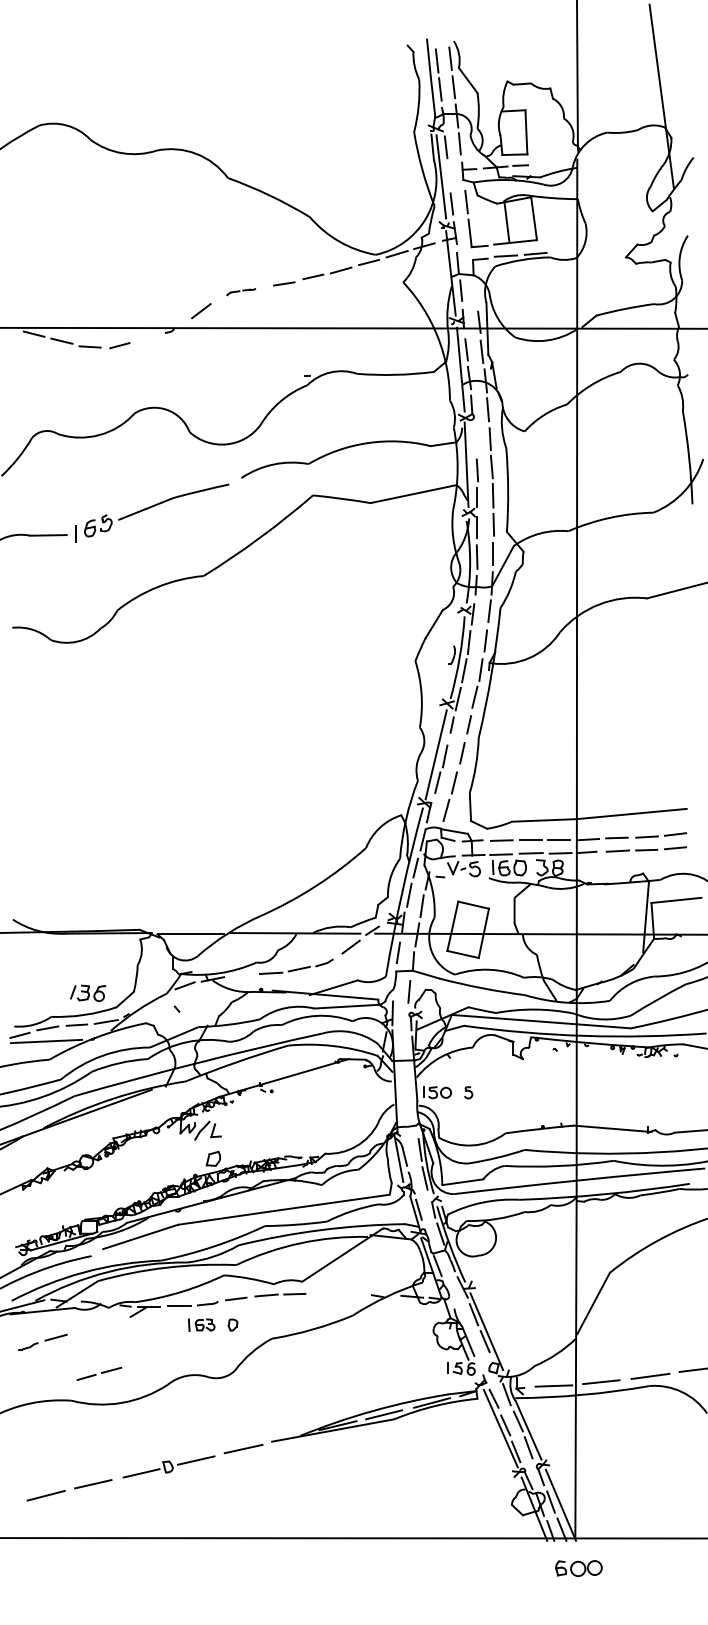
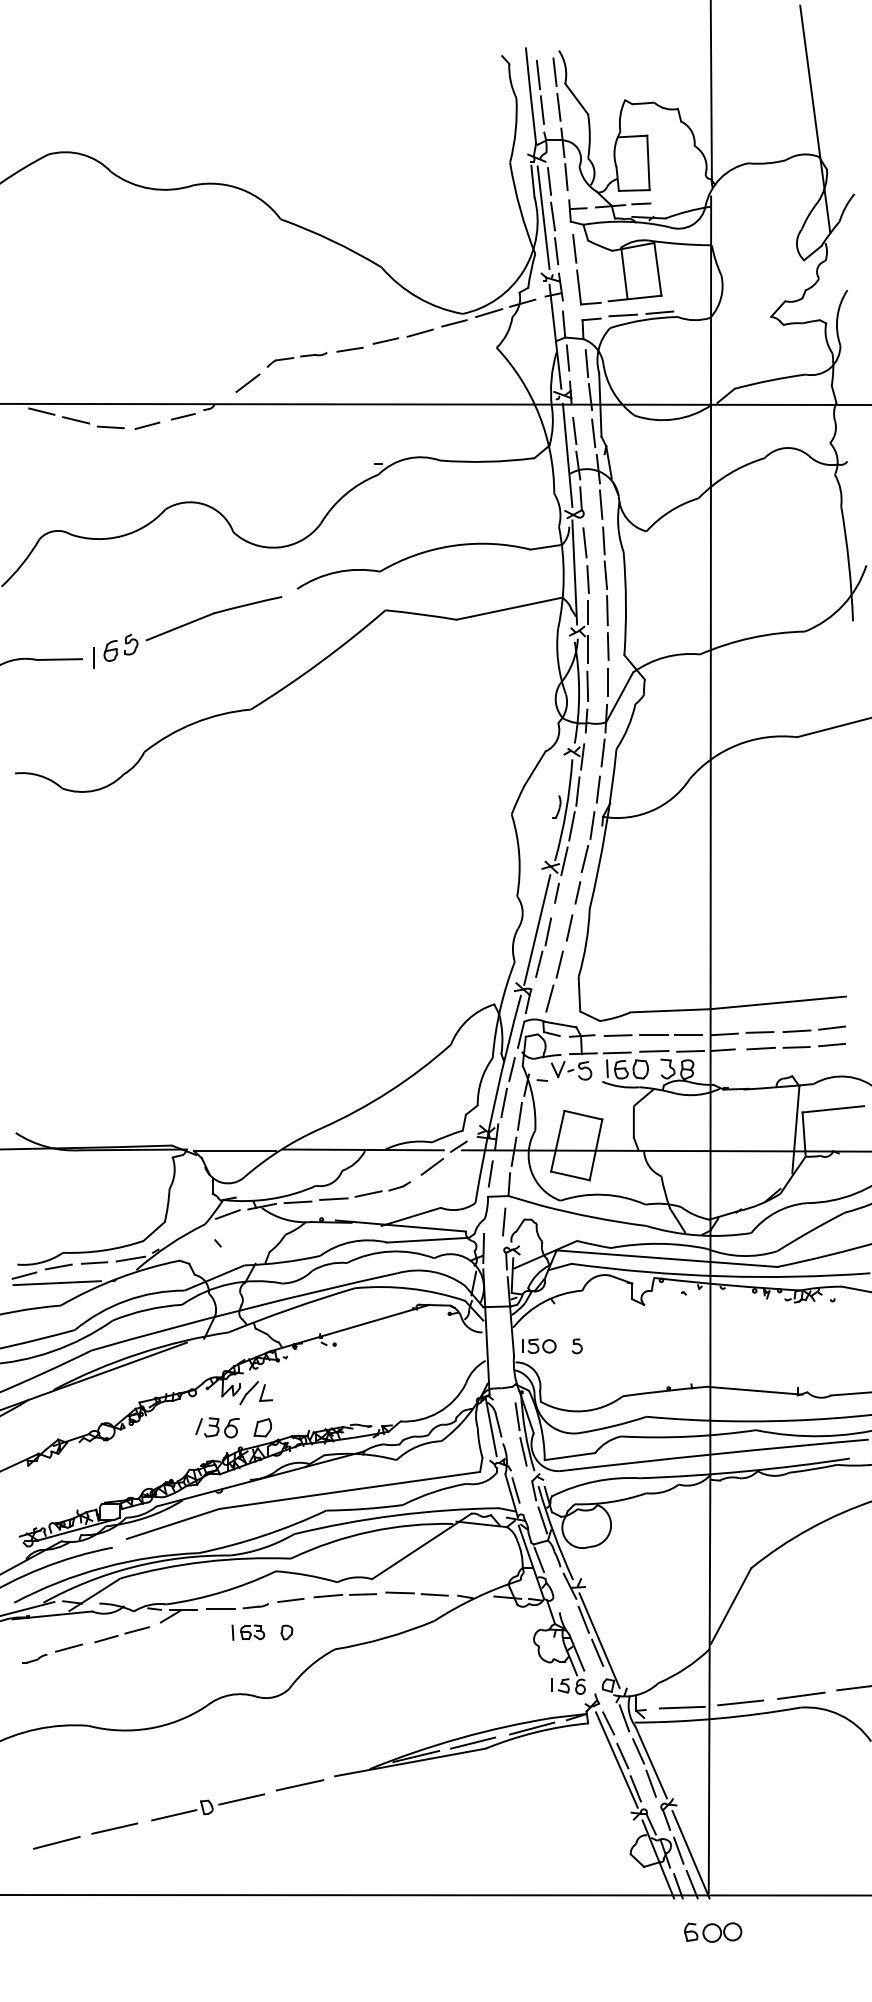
line: (449, 175) -> (553, 216), added
part: (240, 291) -> (296, 359), size x1.67
line: (476, 295) -> (586, 363), added
line: (149, 338) -> (183, 416), added
line: (474, 440) -> (584, 542), added
line: (241, 976) -> (297, 1202), added
part: (88, 993) -> (217, 1427), moved
line: (336, 1293) -> (414, 1593), added
line: (101, 1373) -> (124, 1634), moved

